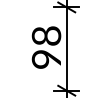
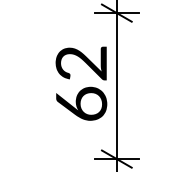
text: (46, 47) -> (81, 83), 98 -> 62

